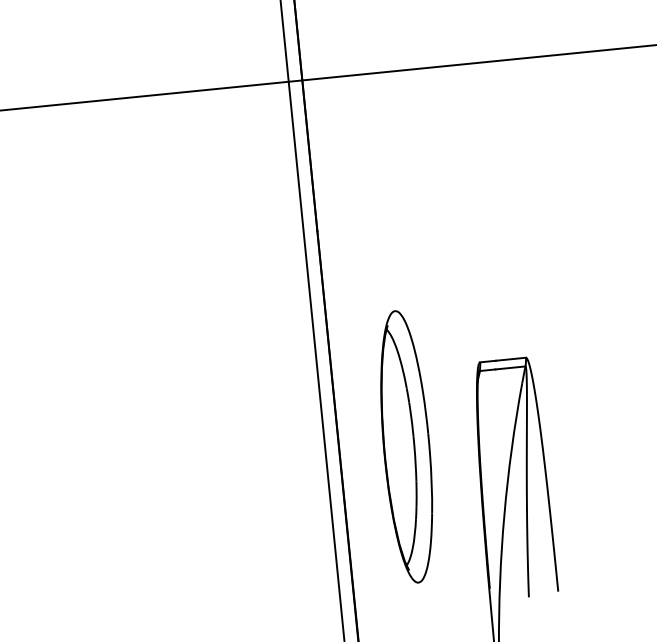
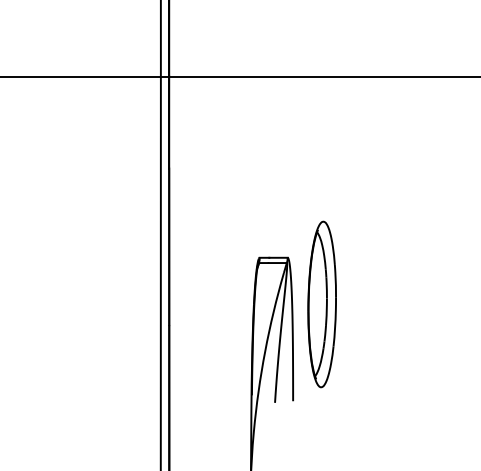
part: (405, 446) -> (321, 304), moved

